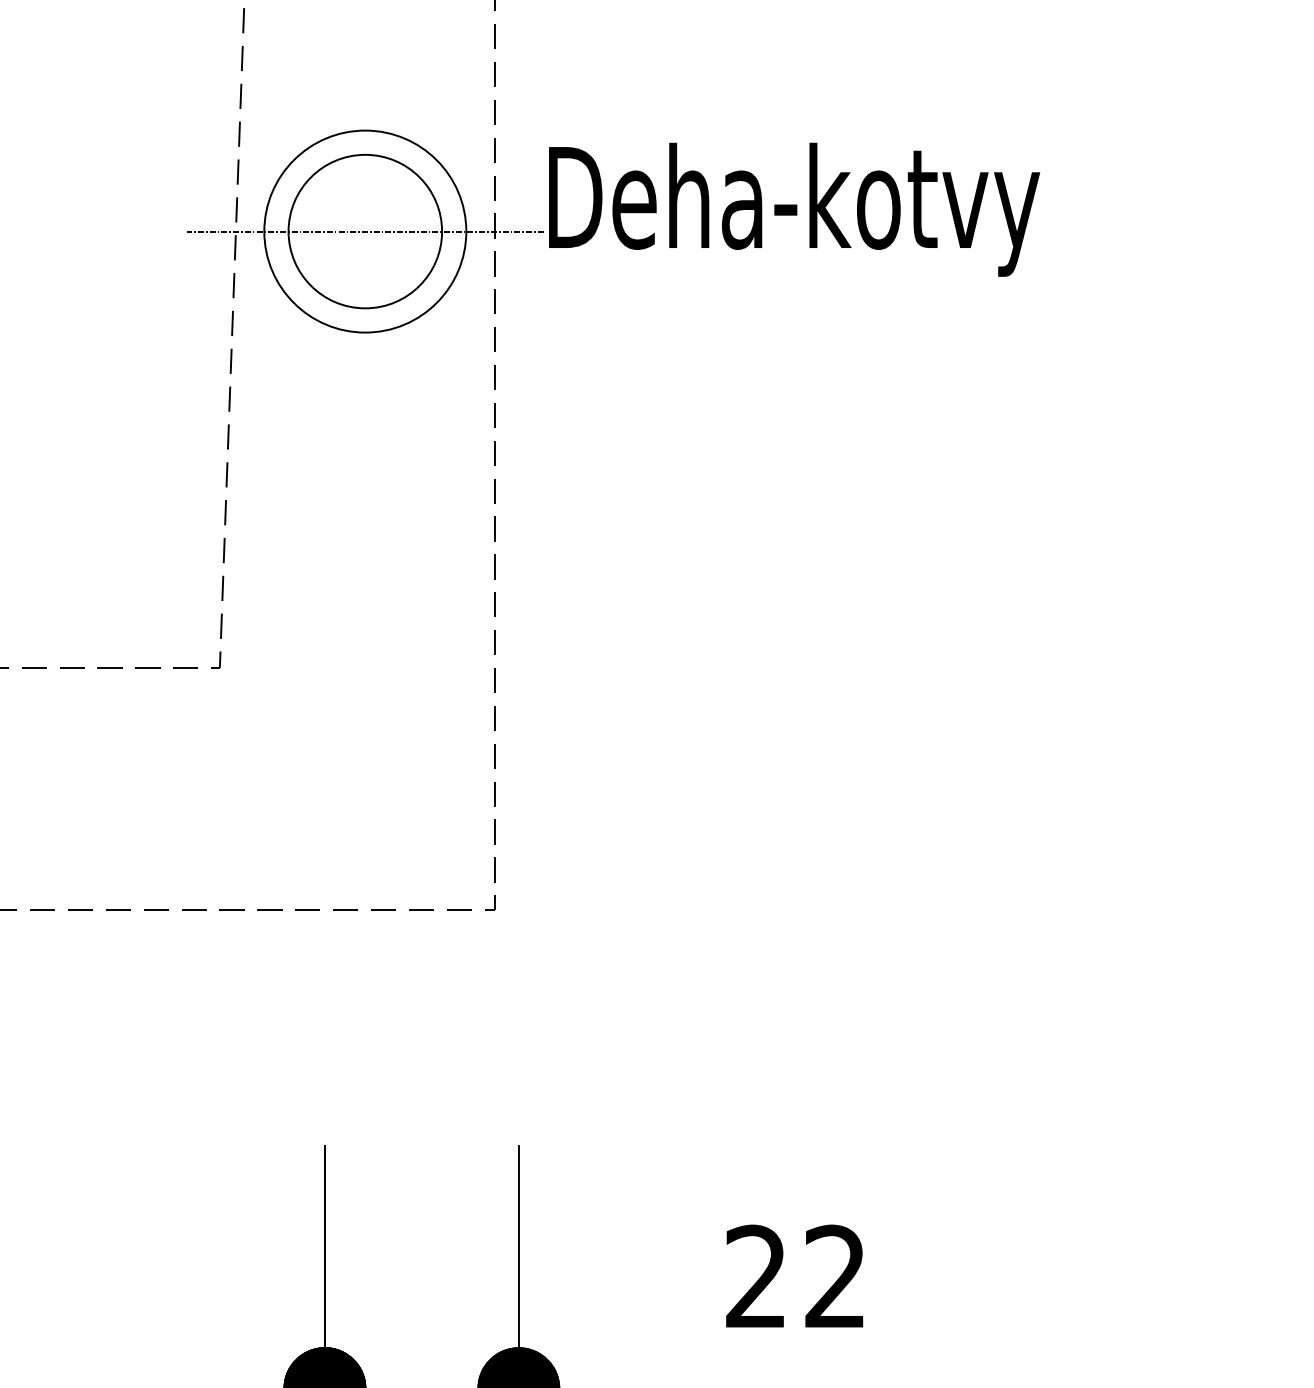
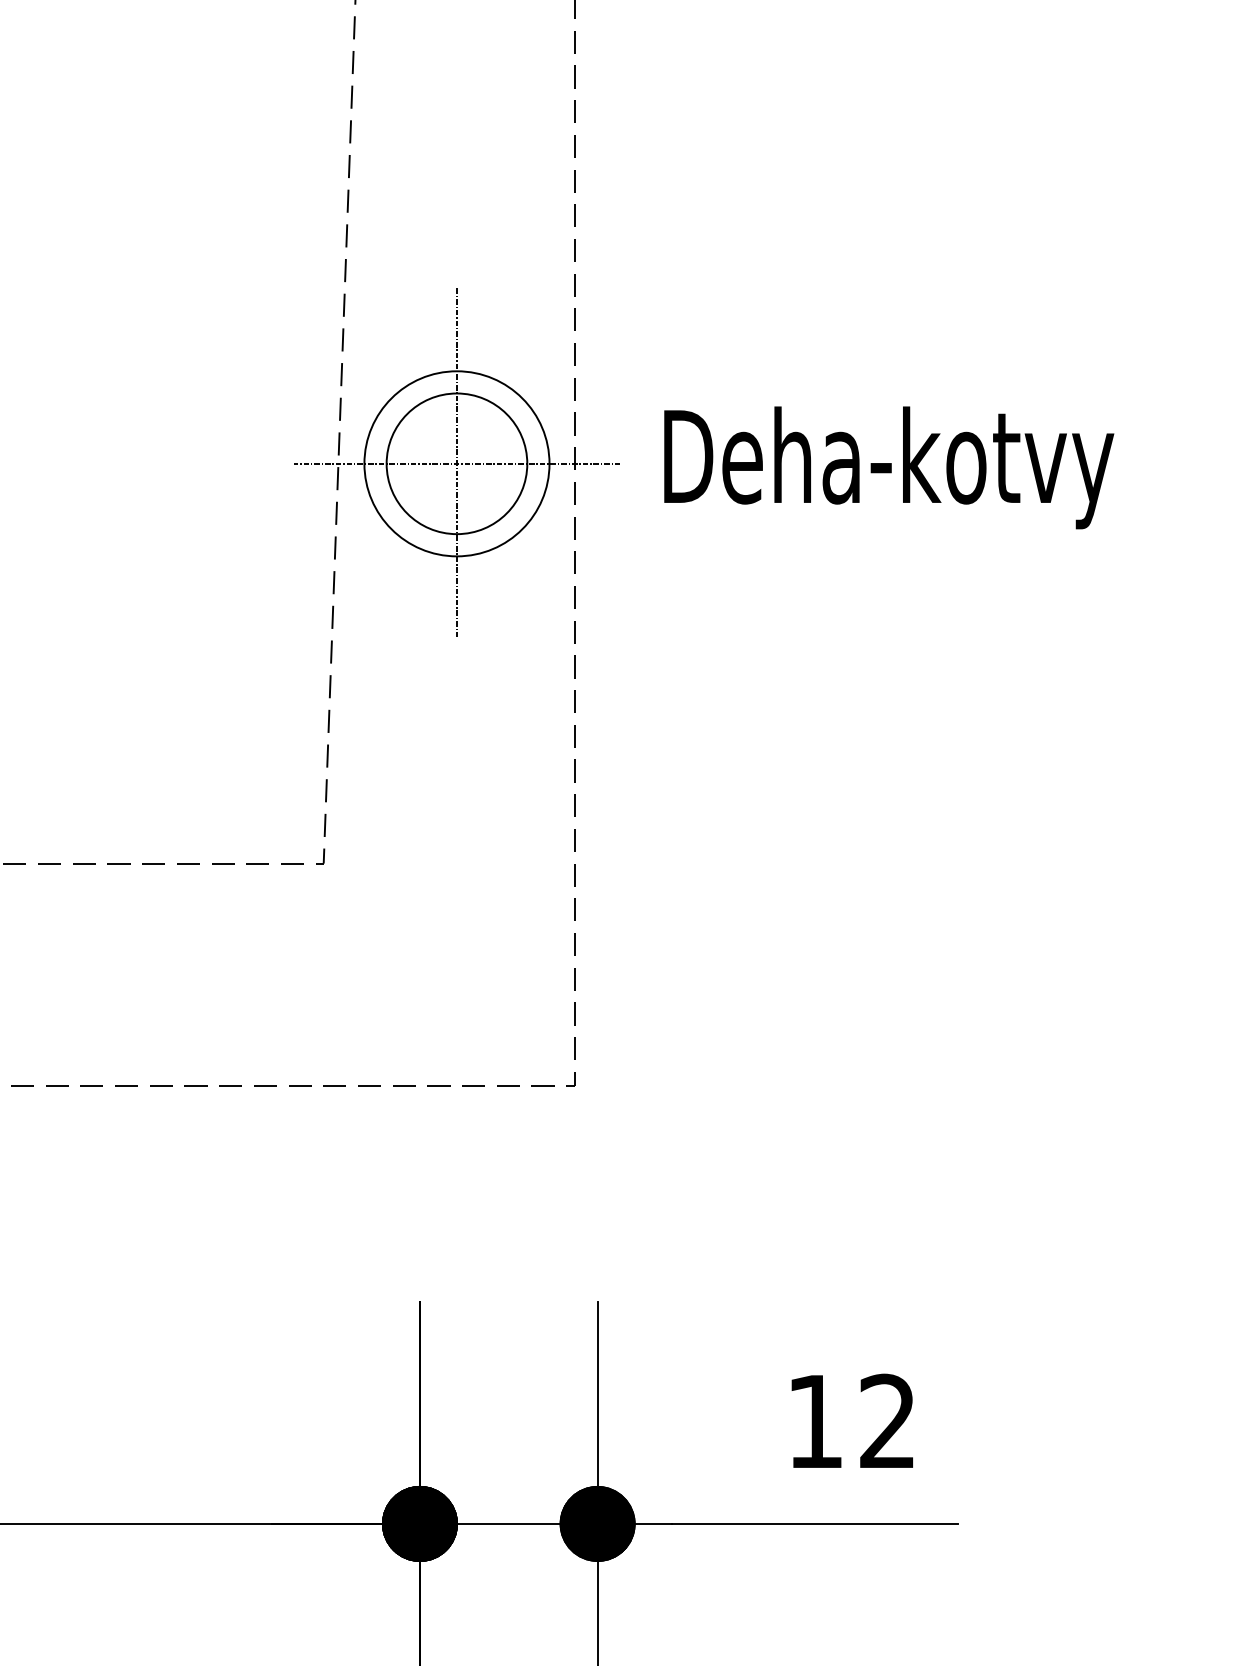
text: (794, 209) -> (889, 467), moved
line: (364, 231) -> (456, 463), added
text: (755, 1275) -> (814, 1420), 22 -> 12

